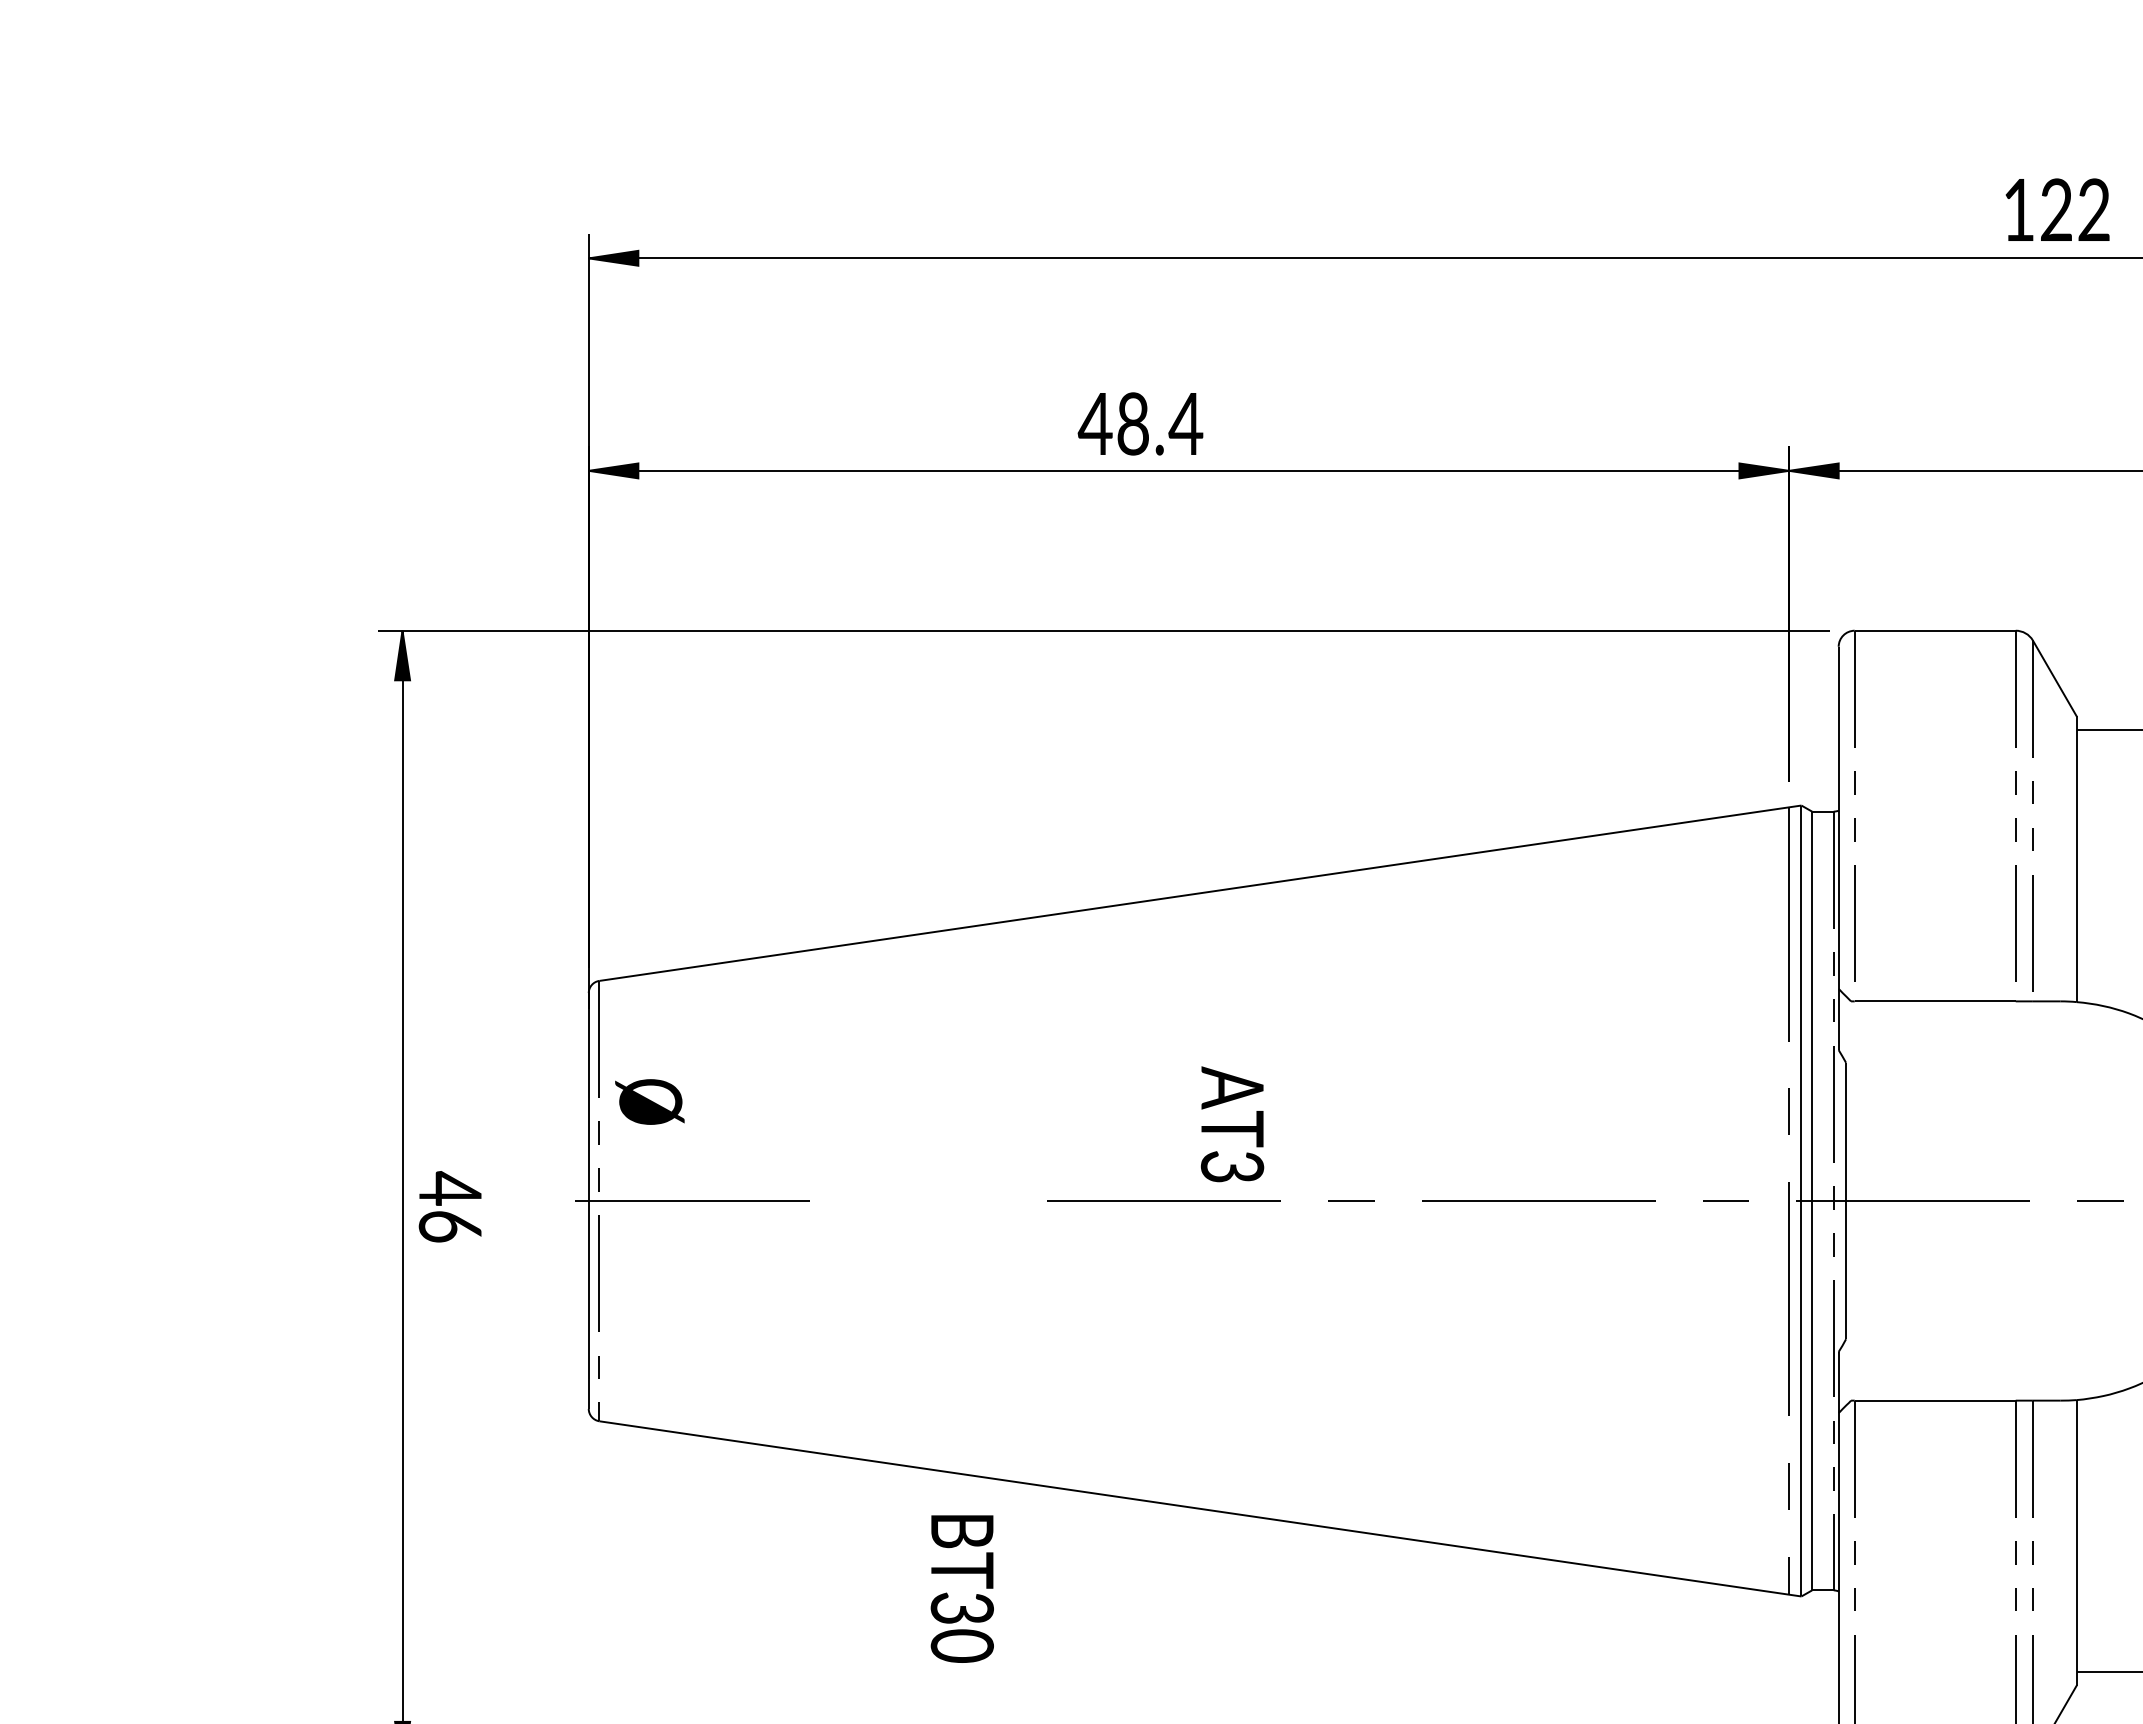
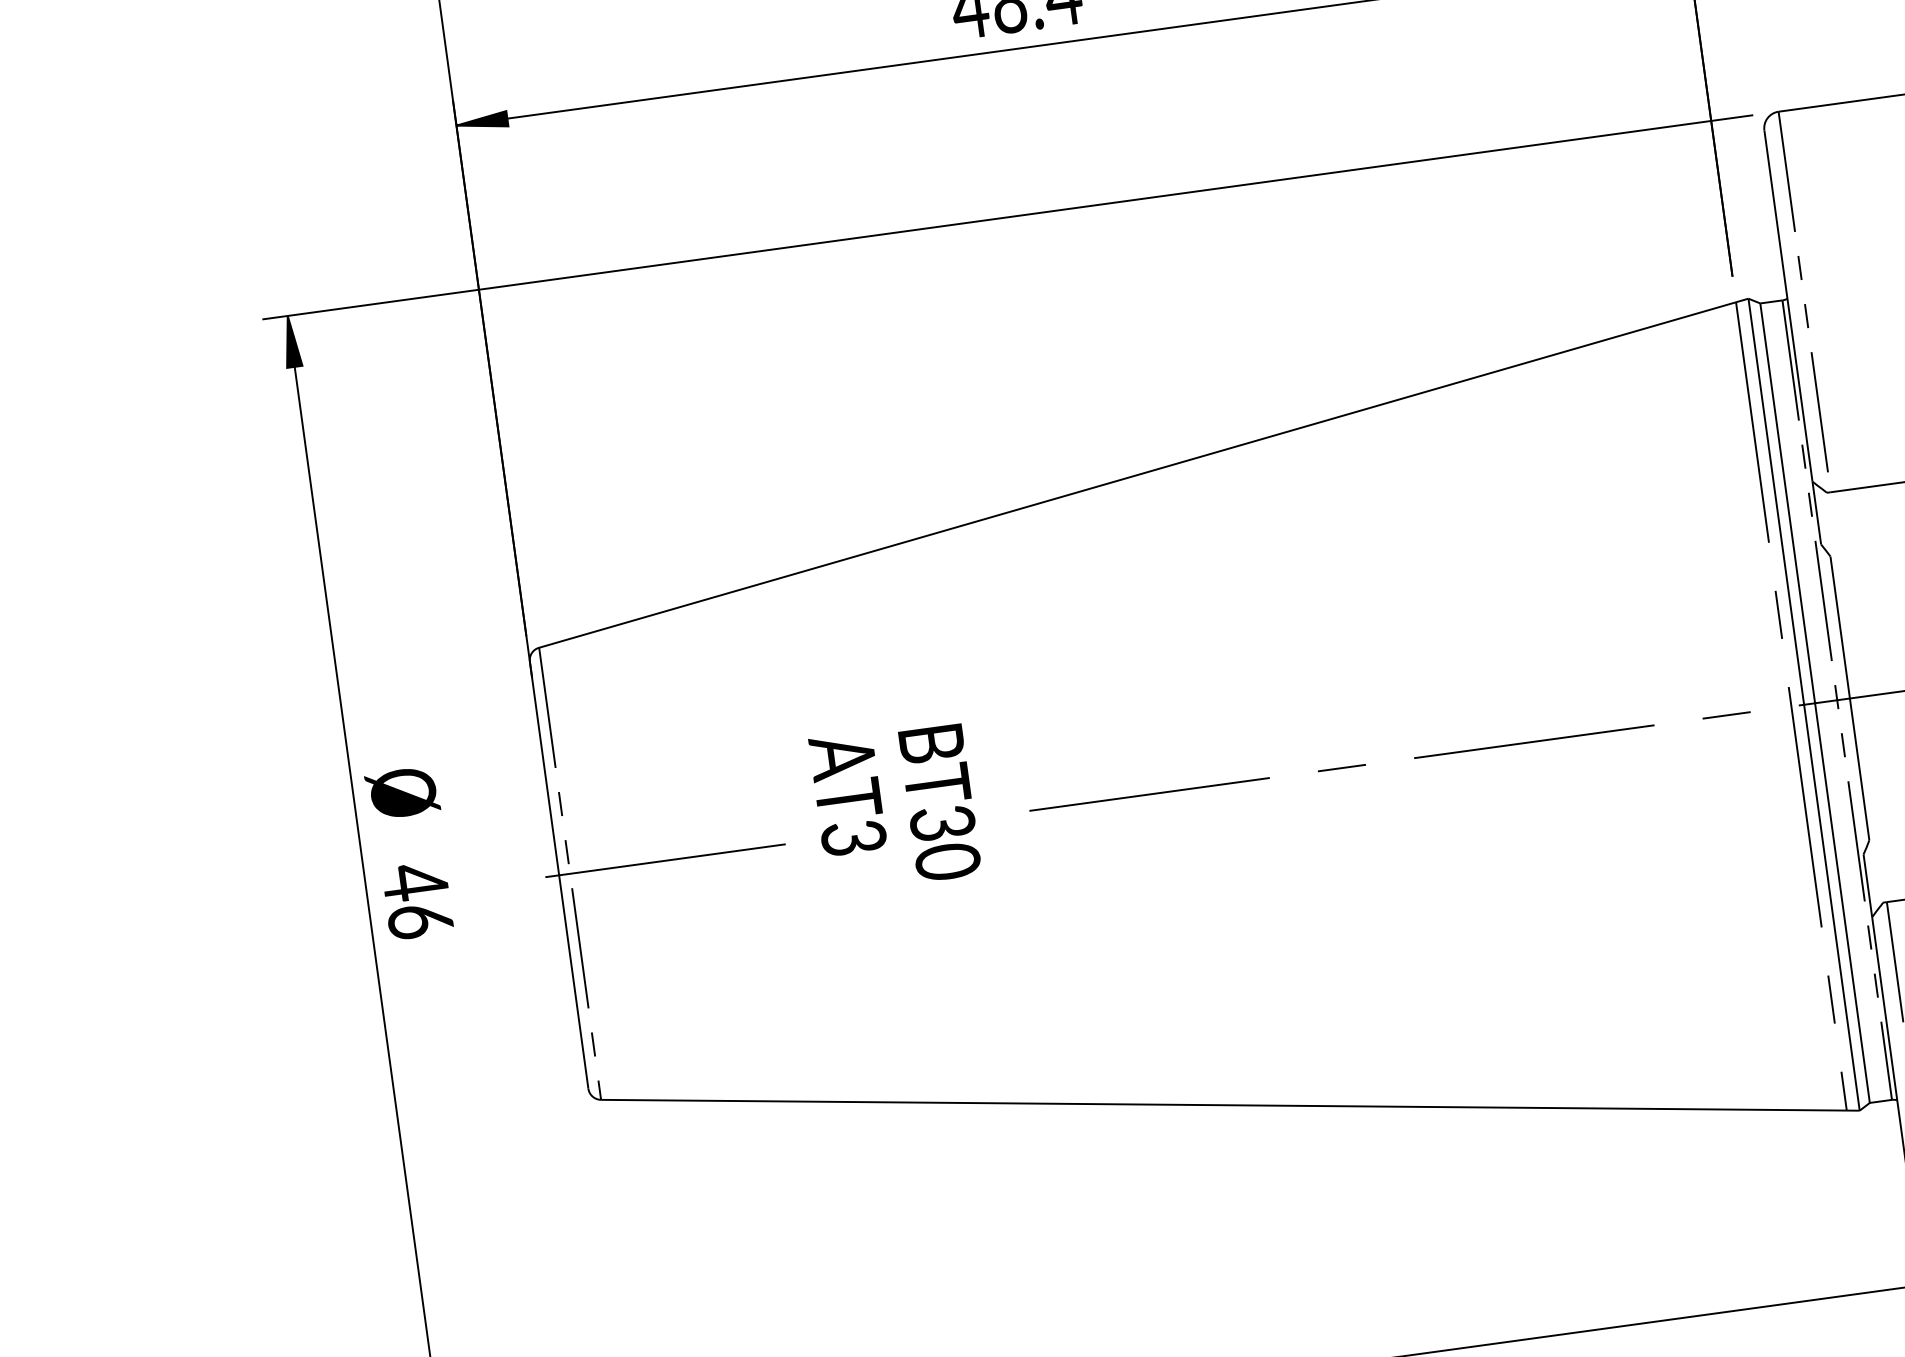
text: (649, 1101) -> (402, 792), moved
text: (1232, 1124) -> (847, 794), moved
text: (961, 1588) -> (939, 802), moved

